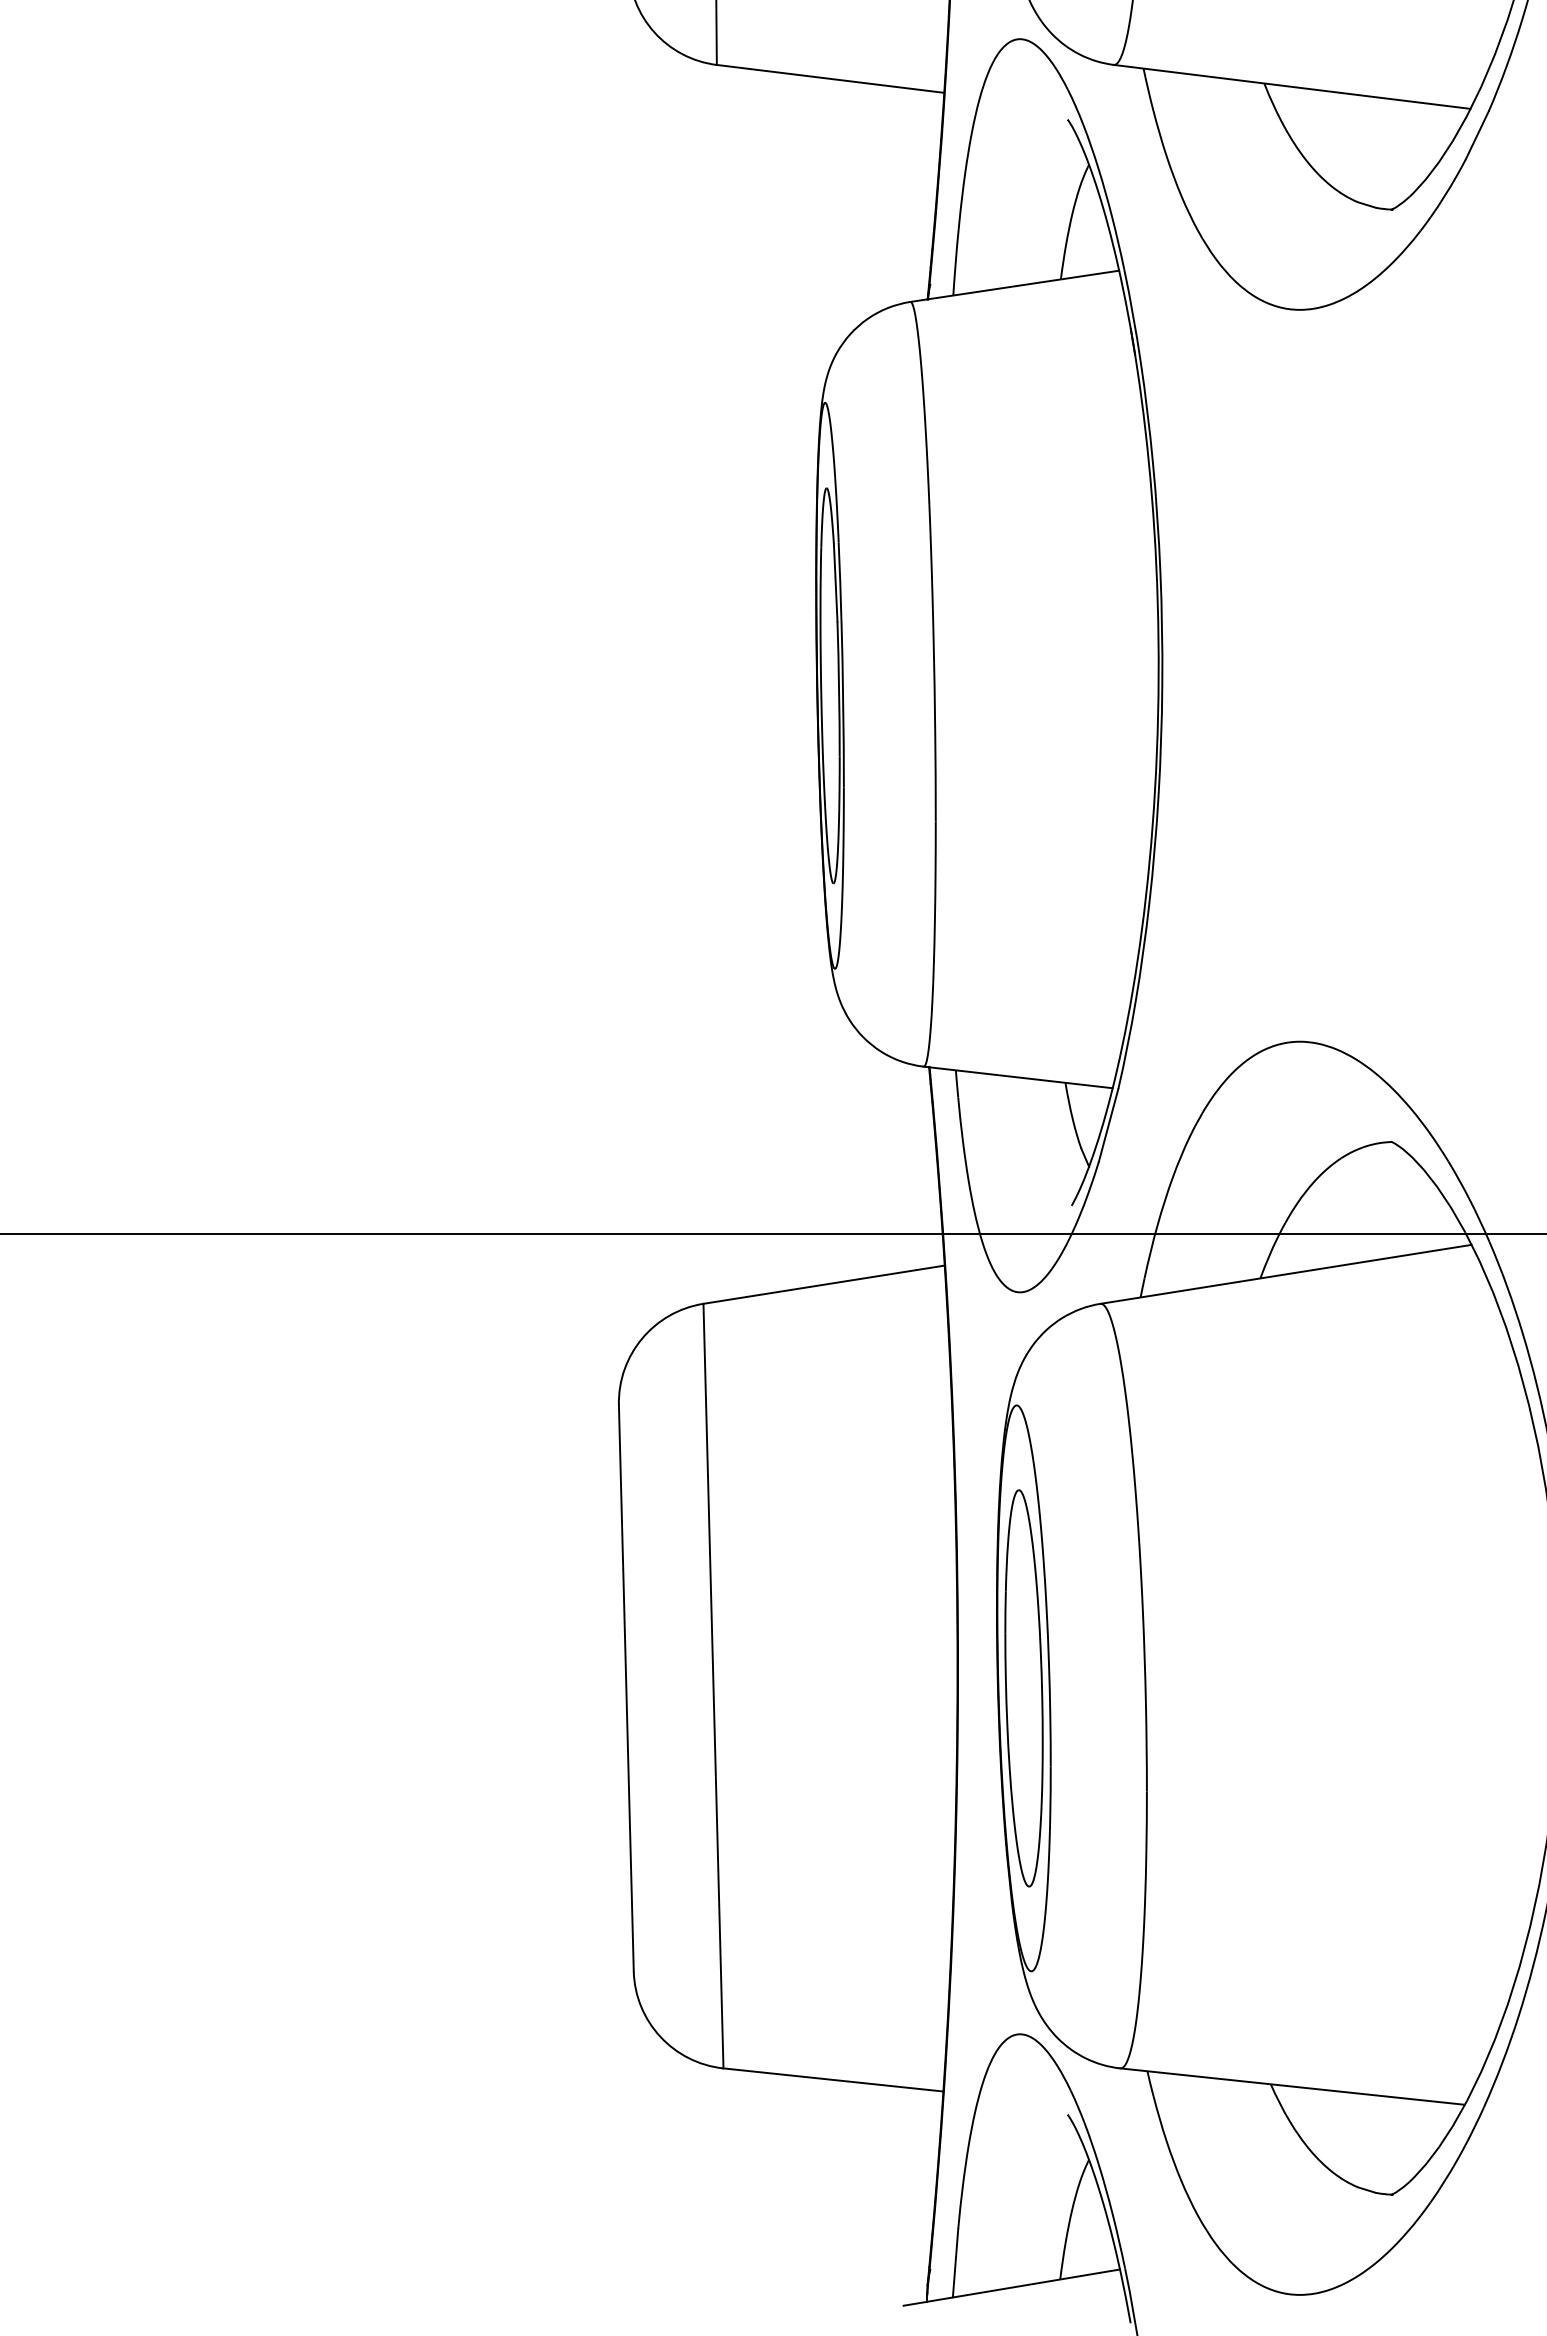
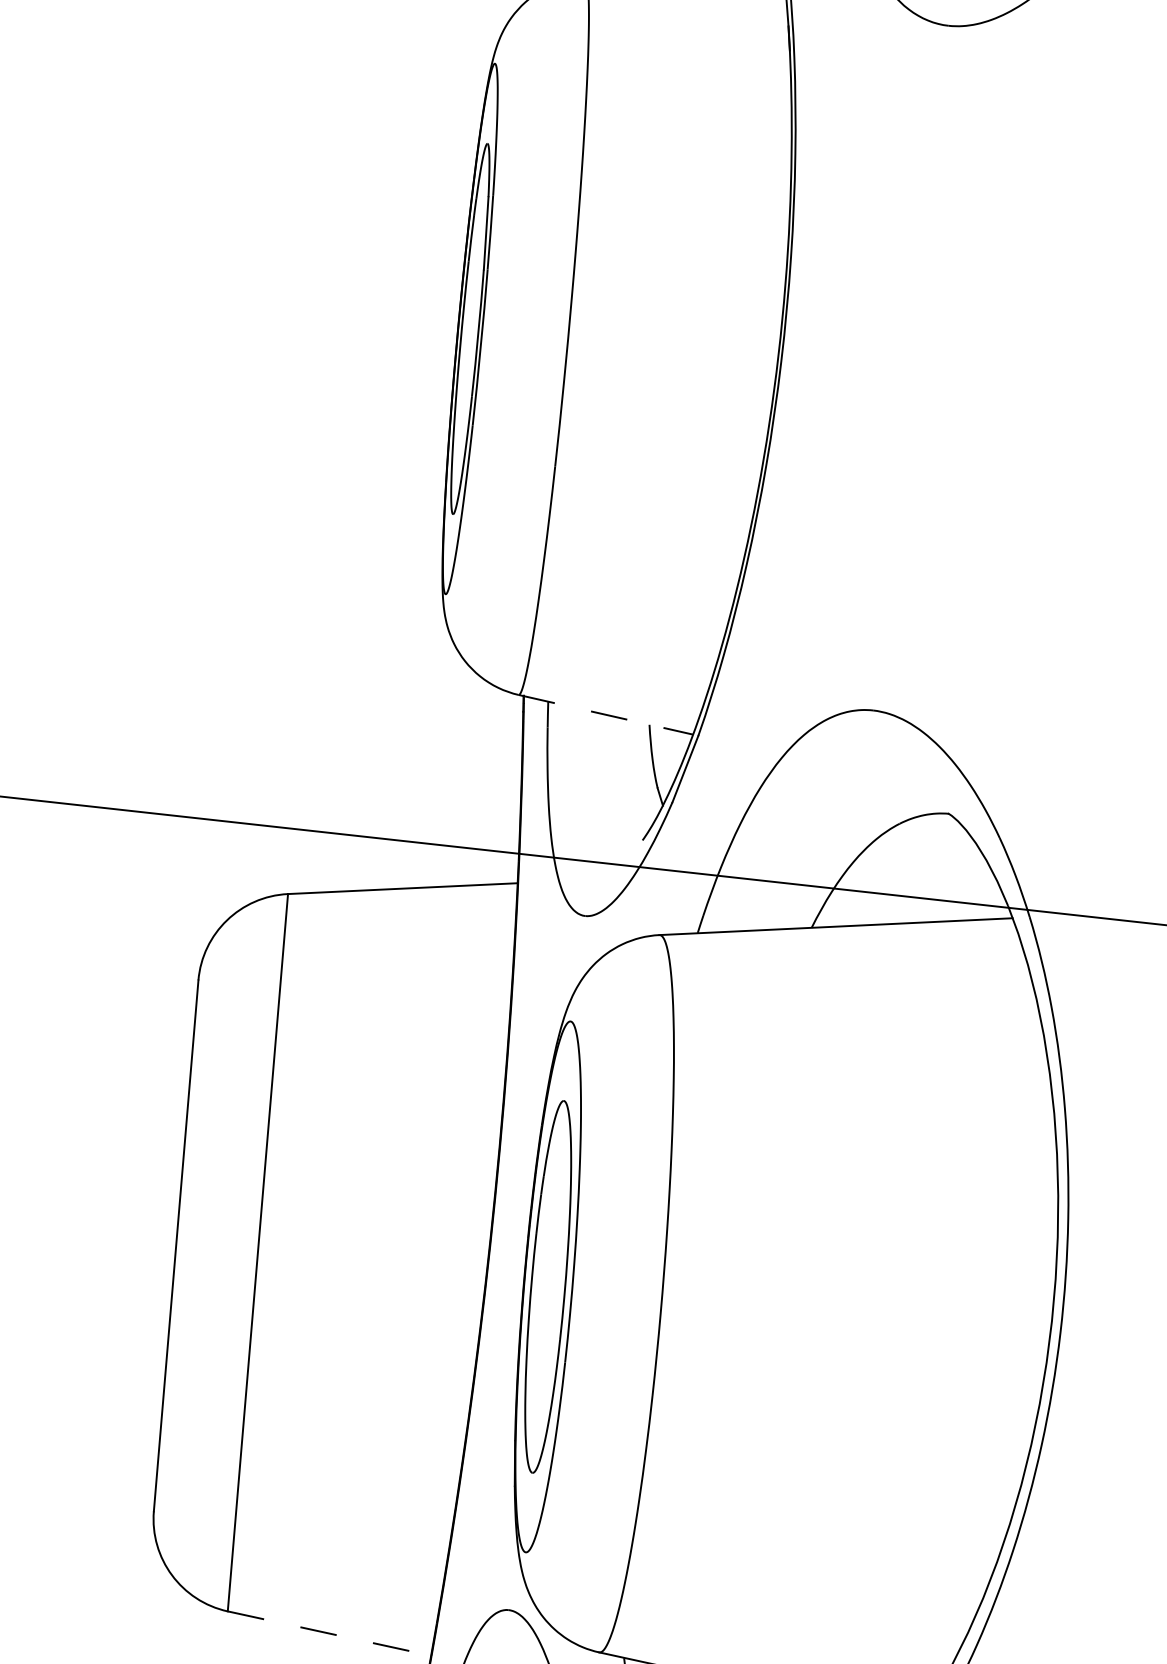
line: (1018, 1077) -> (606, 714), solid -> dashed
line: (833, 2079) -> (329, 1633), solid -> dashed

